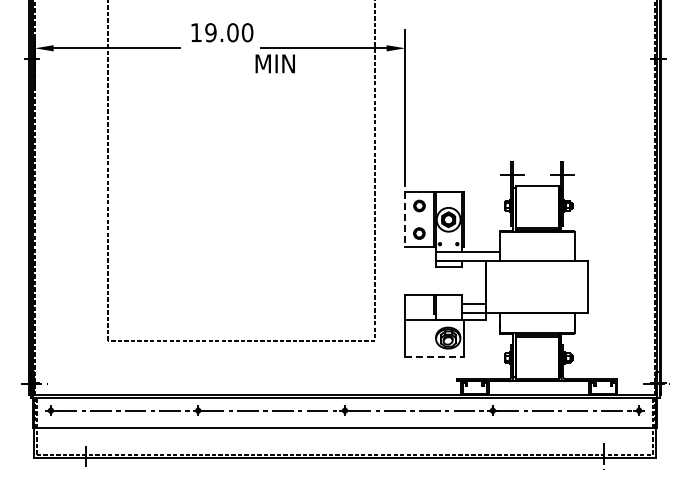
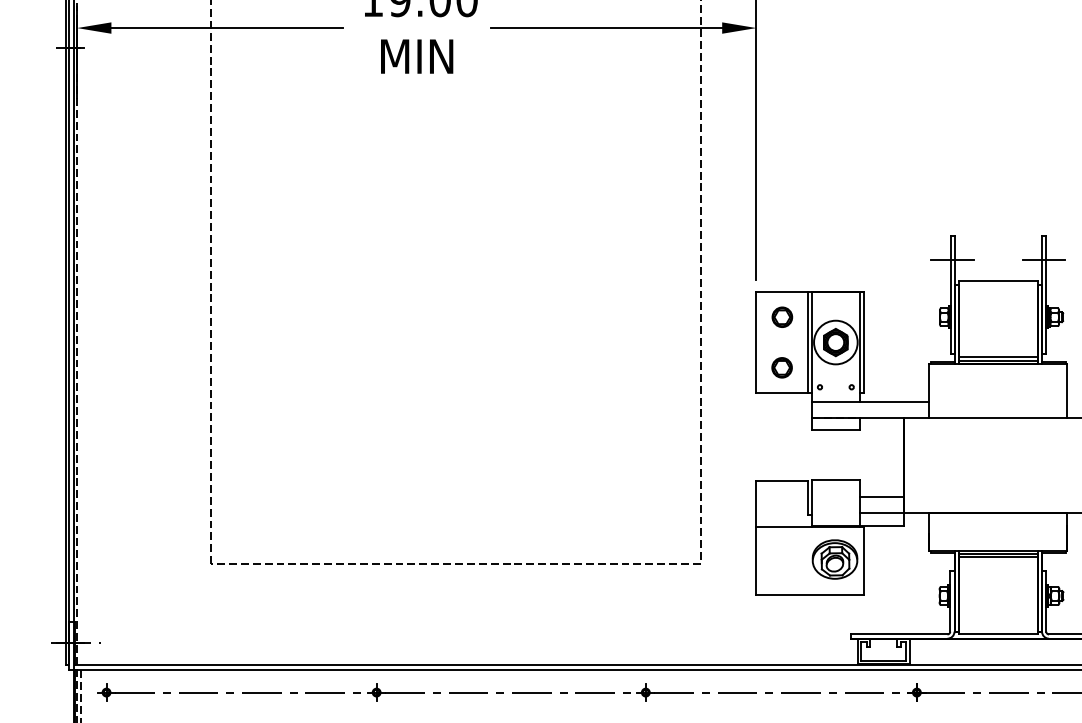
text: (274, 63) -> (415, 55), moved
line: (405, 219) -> (756, 342), dashed -> solid
line: (435, 357) -> (811, 595), dashed -> solid

